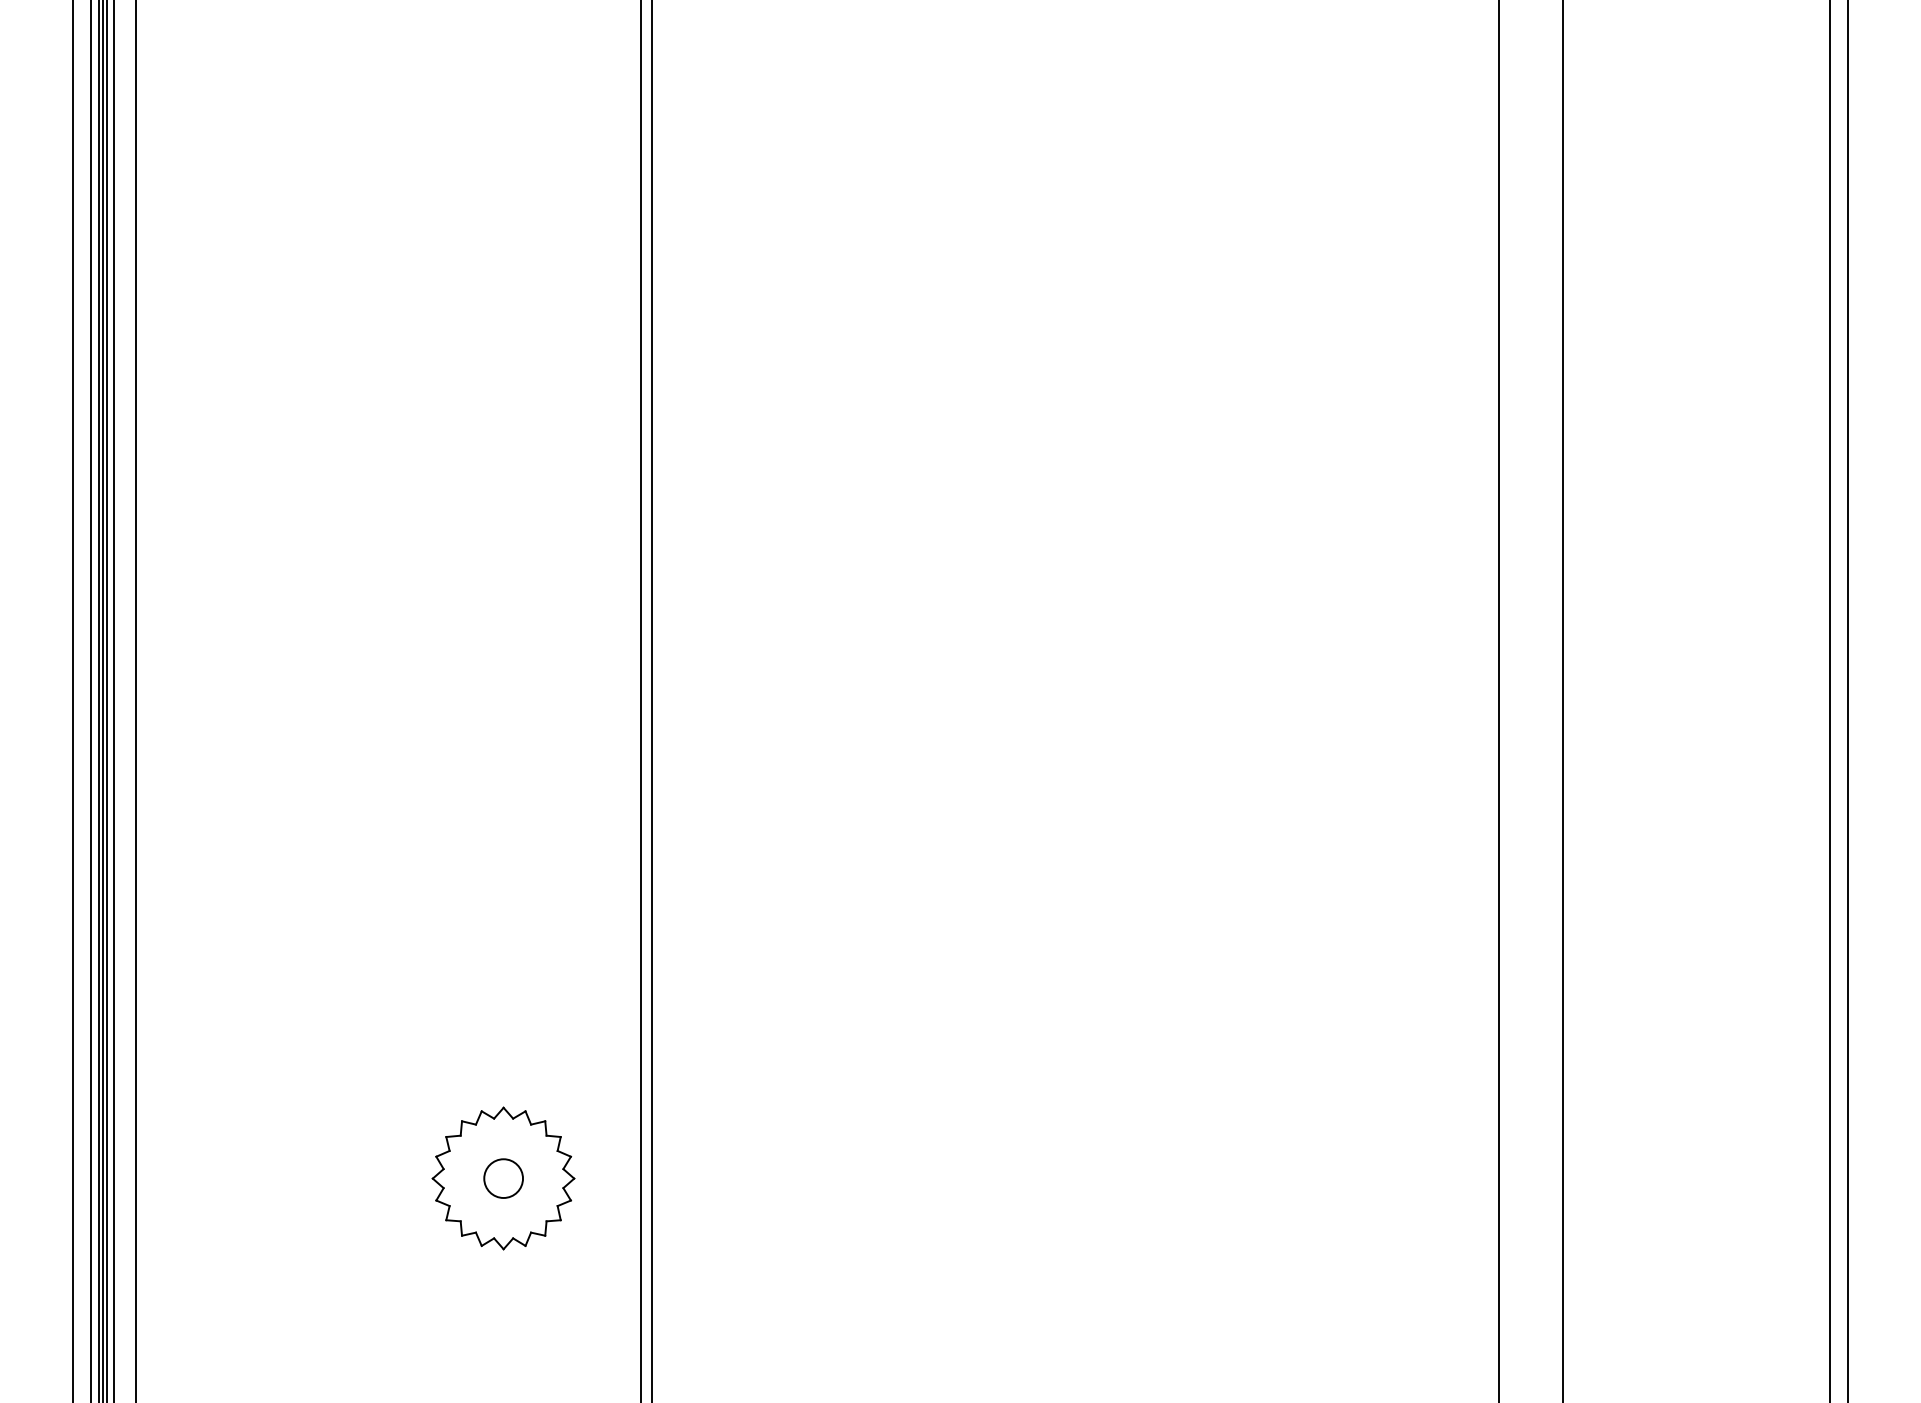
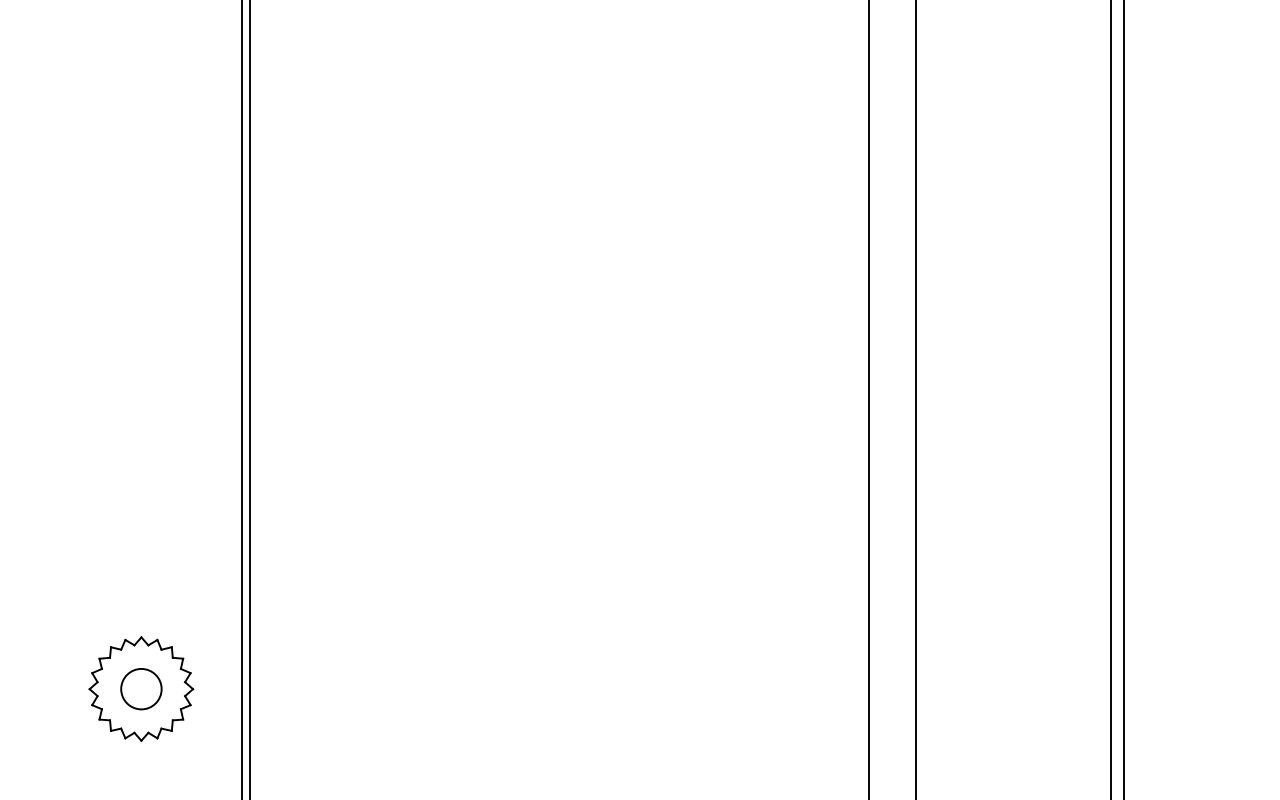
circle: (503, 1178) -> (141, 689), size x1.43

